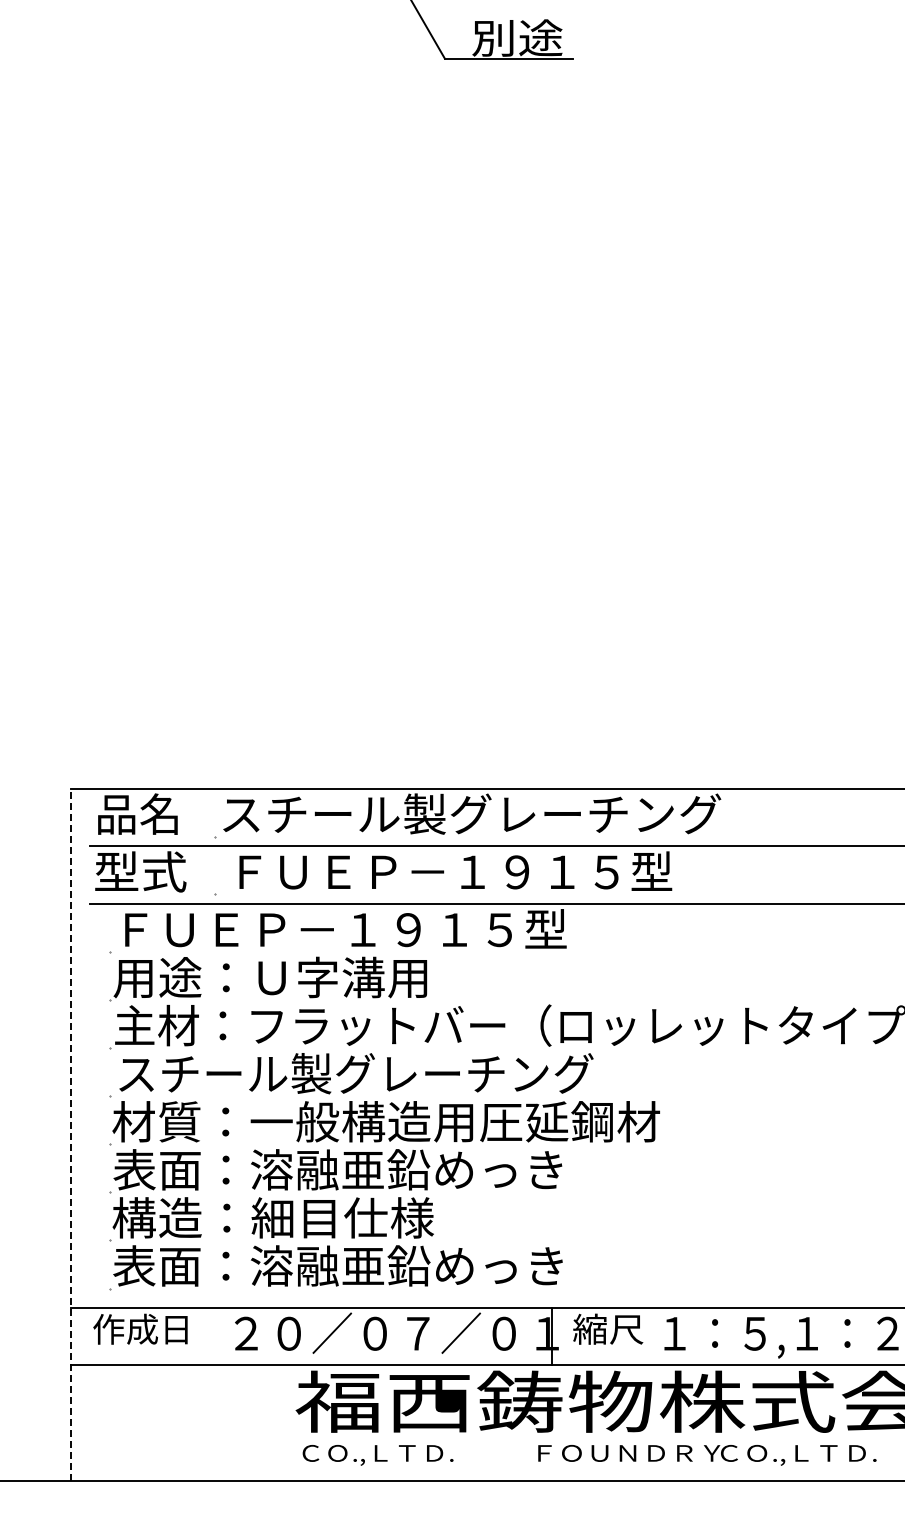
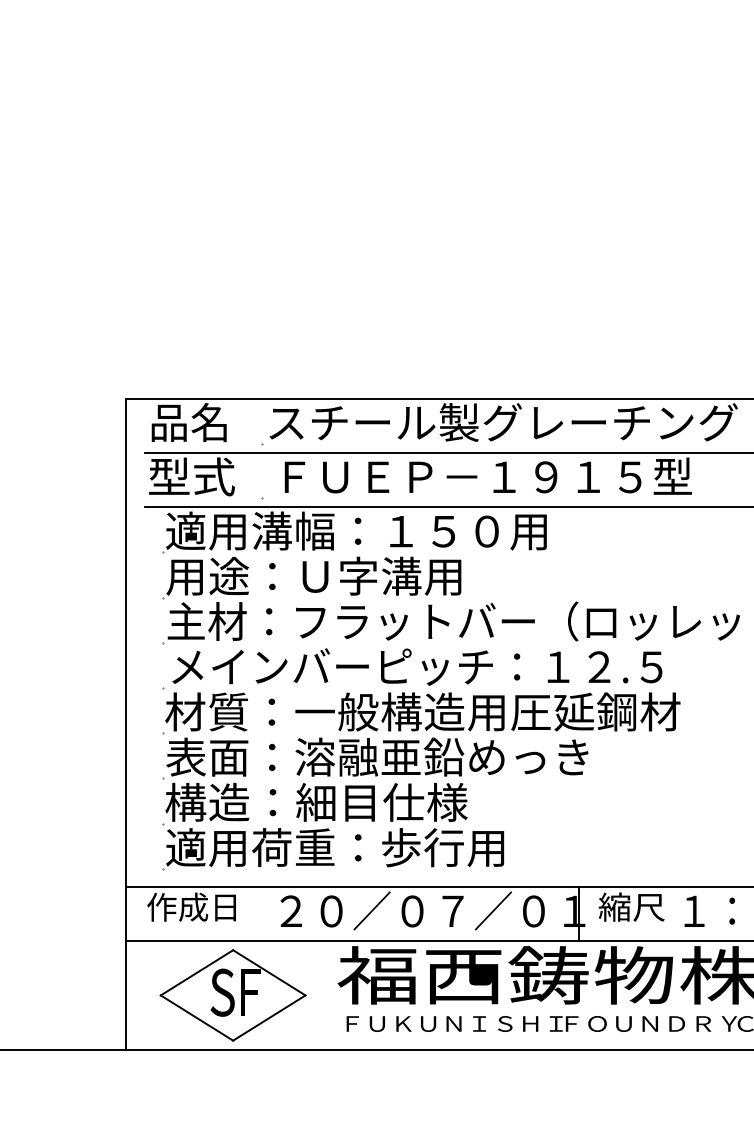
text: (339, 929) -> (378, 531), ＦＵＥＰ－１９１５型 -> 適用溝幅：１５０用
text: (379, 1073) -> (416, 666), スチール製グレーチング -> メインバーピッチ：１２.５
line: (71, 1134) -> (126, 723), dashed -> solid
text: (337, 1265) -> (377, 847), 表面：溶融亜鉛めっき -> 適用荷重：歩行用
part: (184, 1422) -> (233, 994), added
text: (418, 1454) -> (453, 1024), ＣＯ.,ＬＴＤ. -> ＦＵＫＵＮＩＳＨＩ

